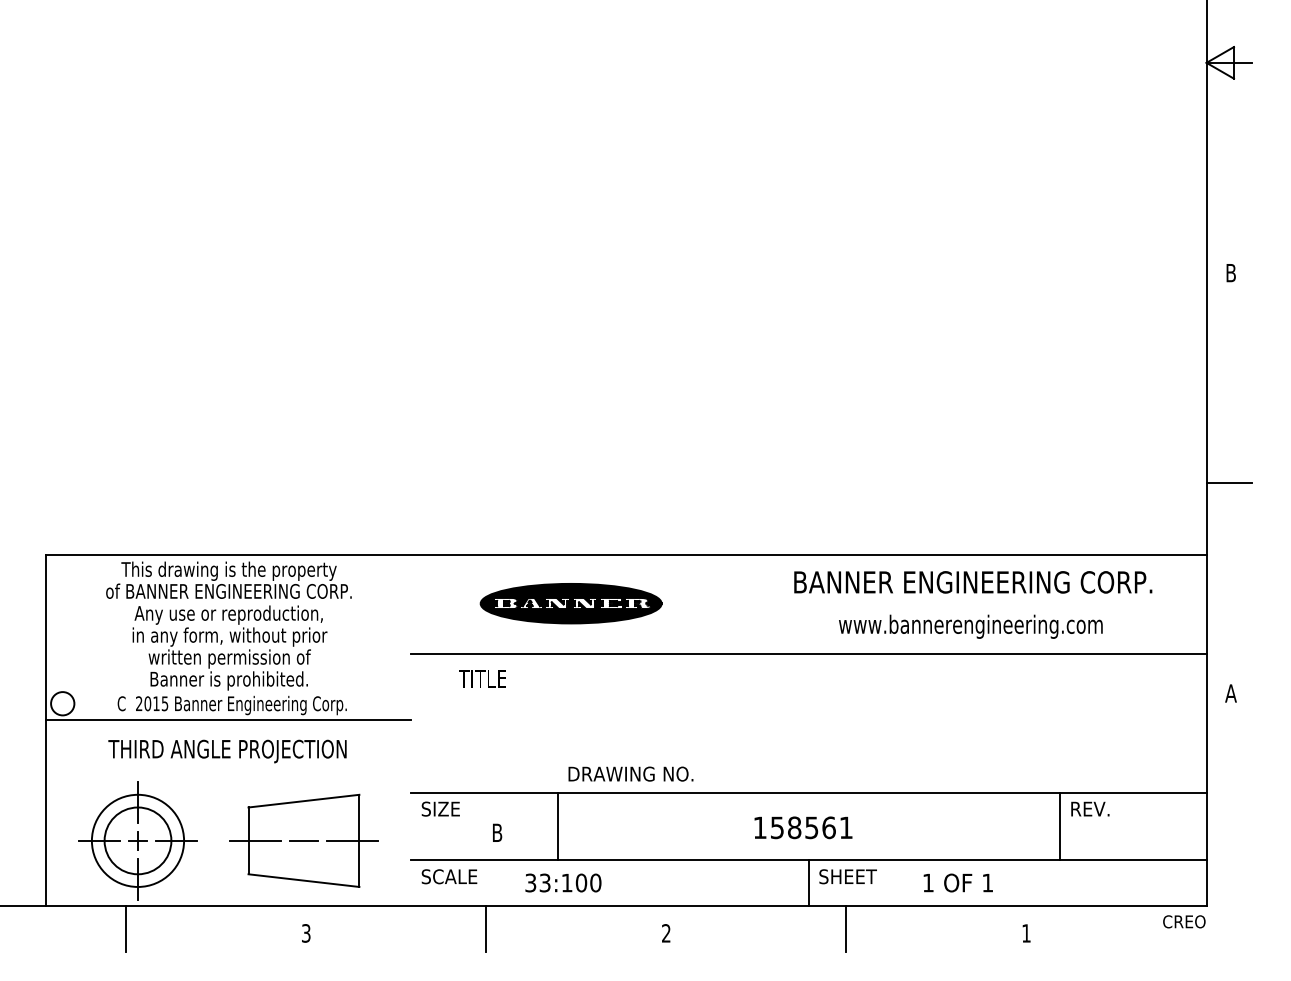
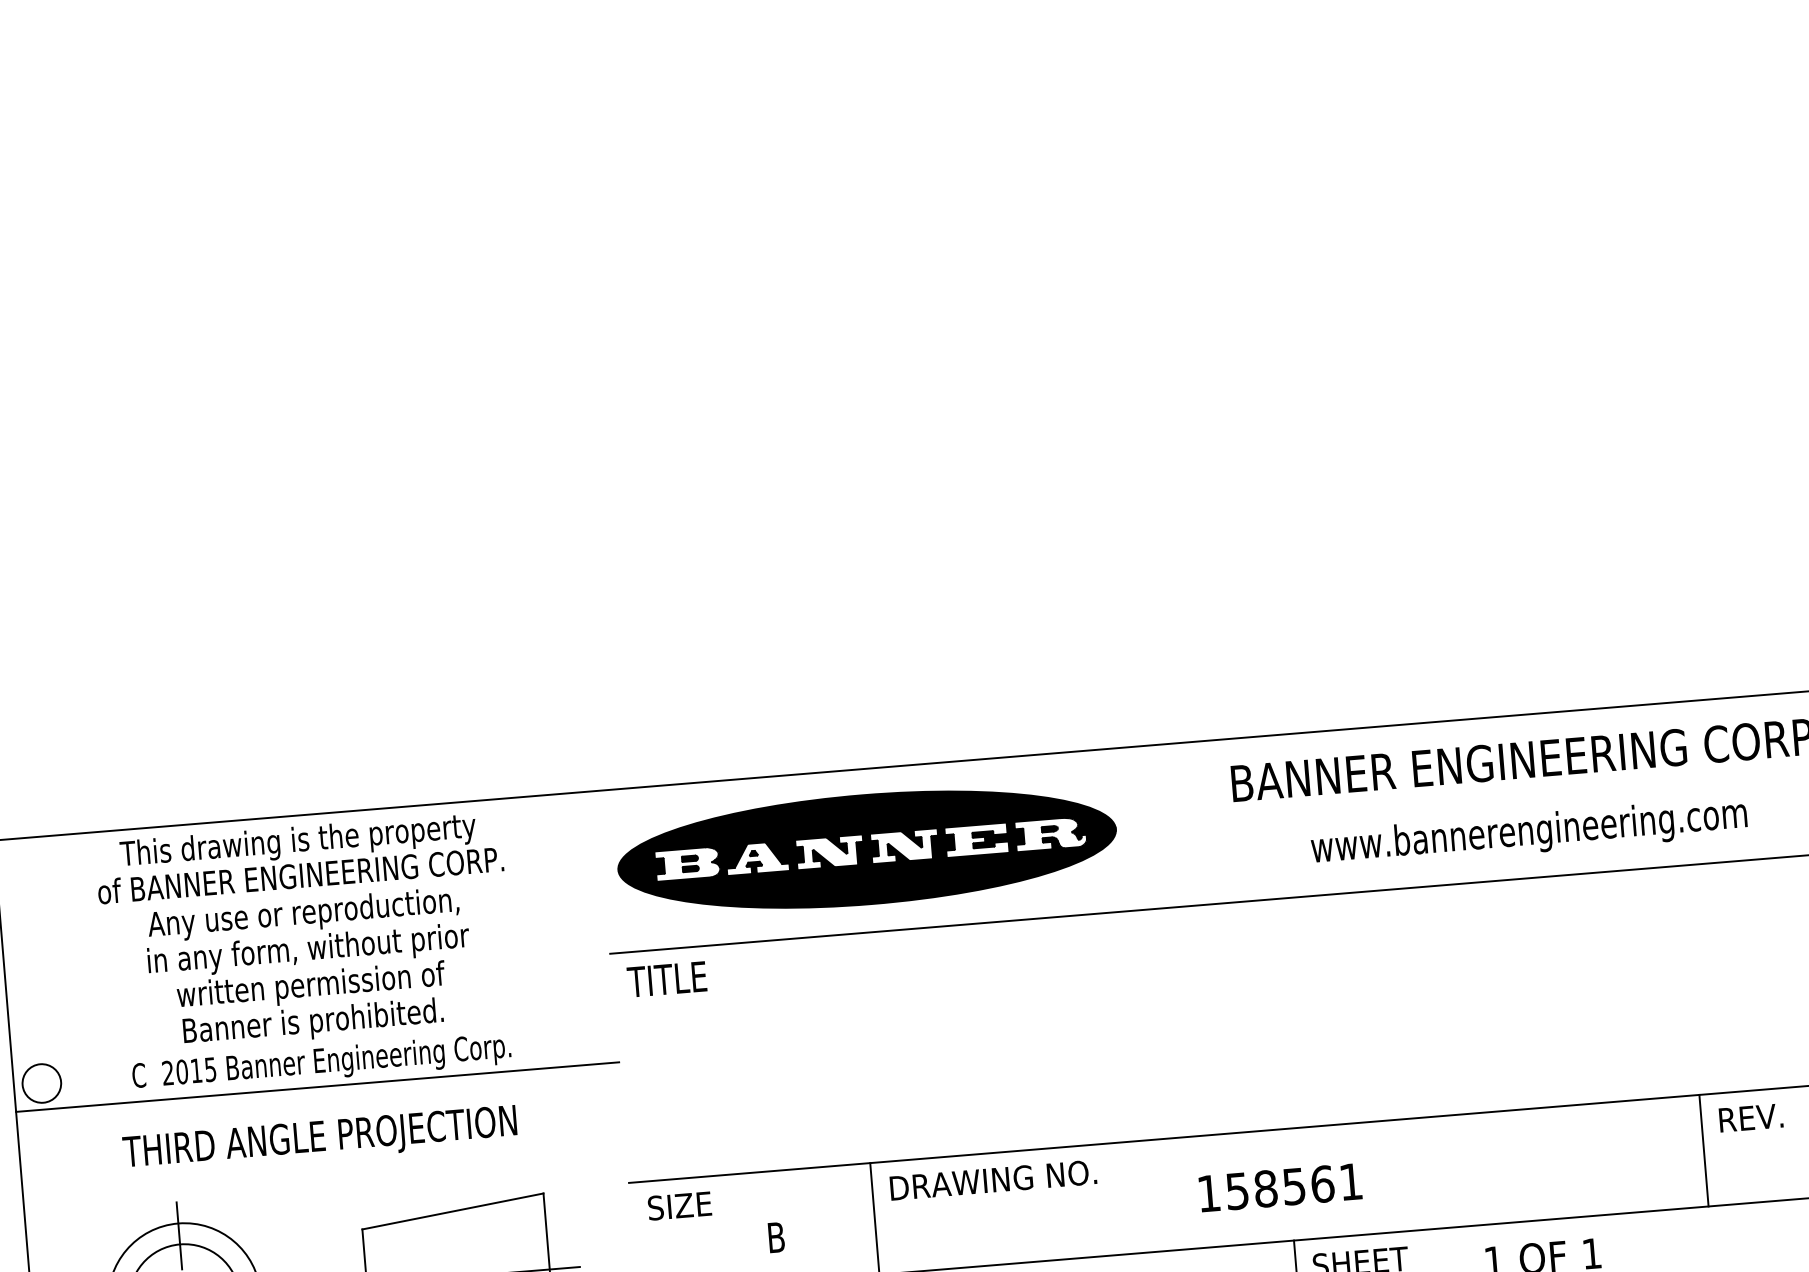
part: (570, 603) -> (865, 849), size x1.67
text: (482, 678) -> (667, 978), moved
text: (630, 773) -> (992, 1179), moved

